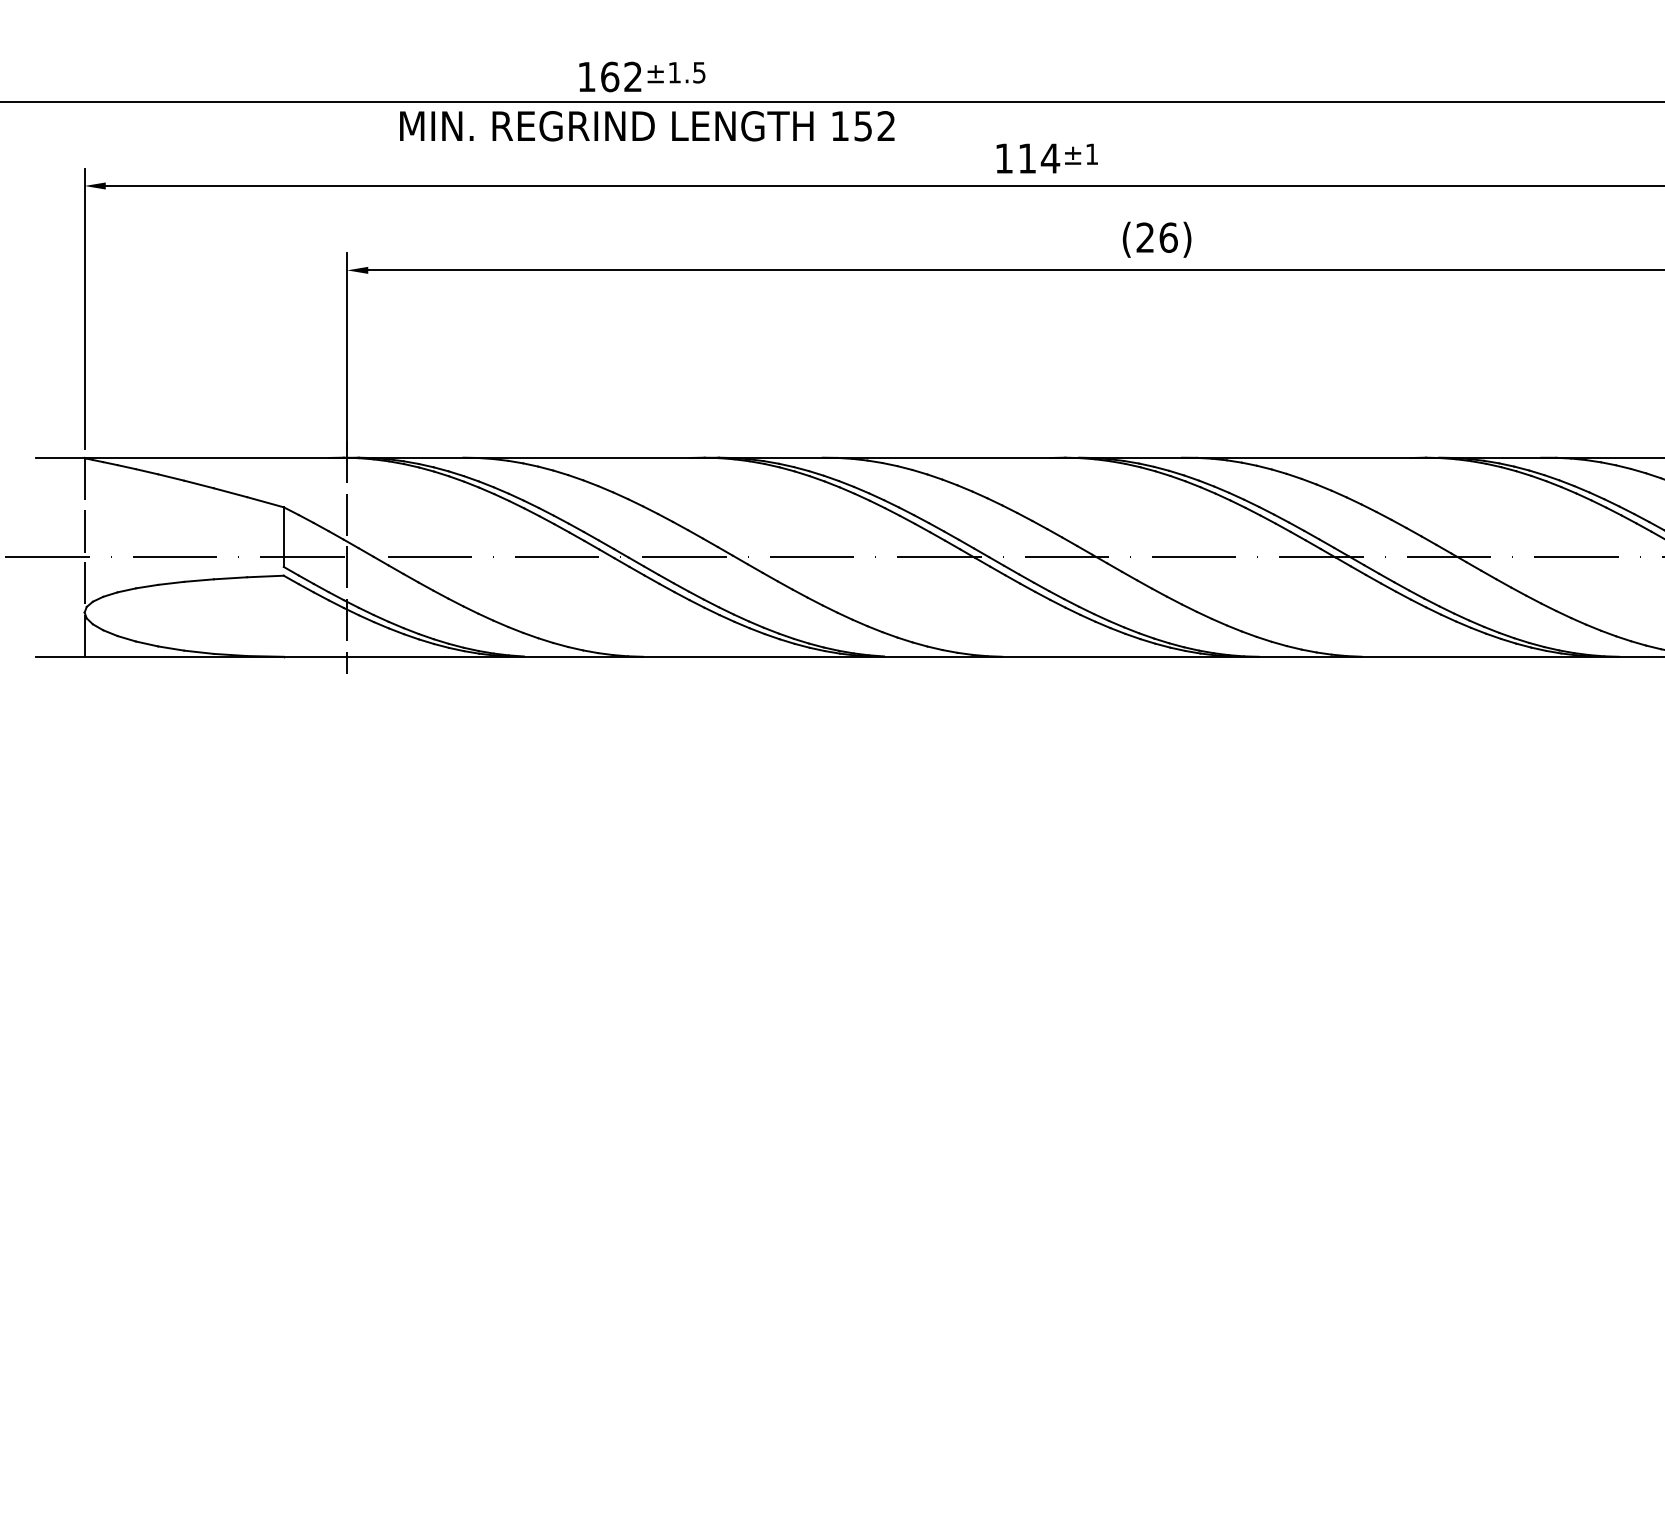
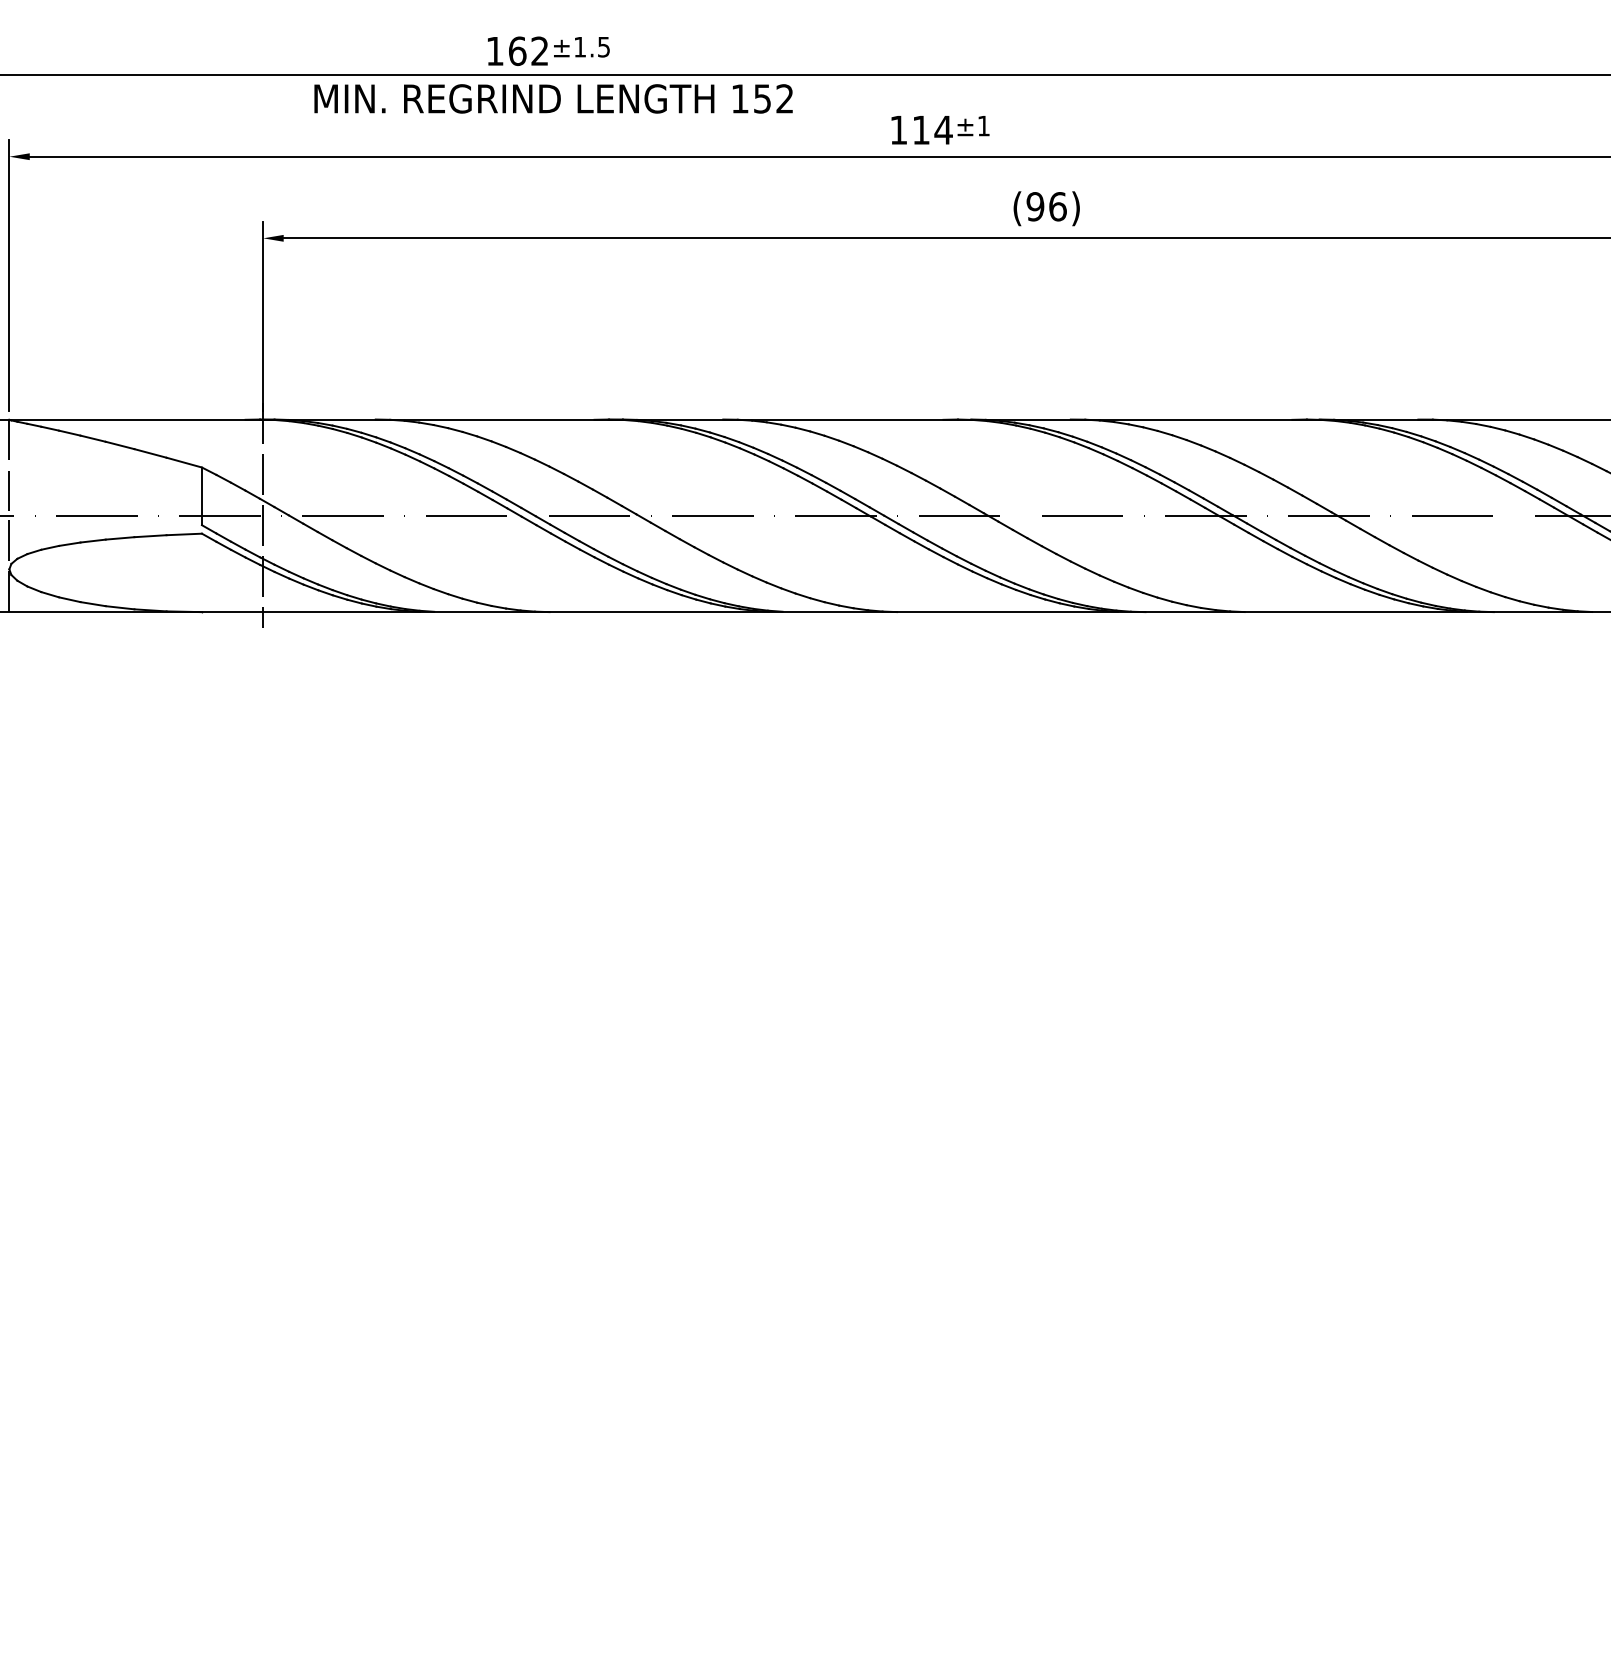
text: (1145, 237) -> (1035, 206), (26) -> (96)

